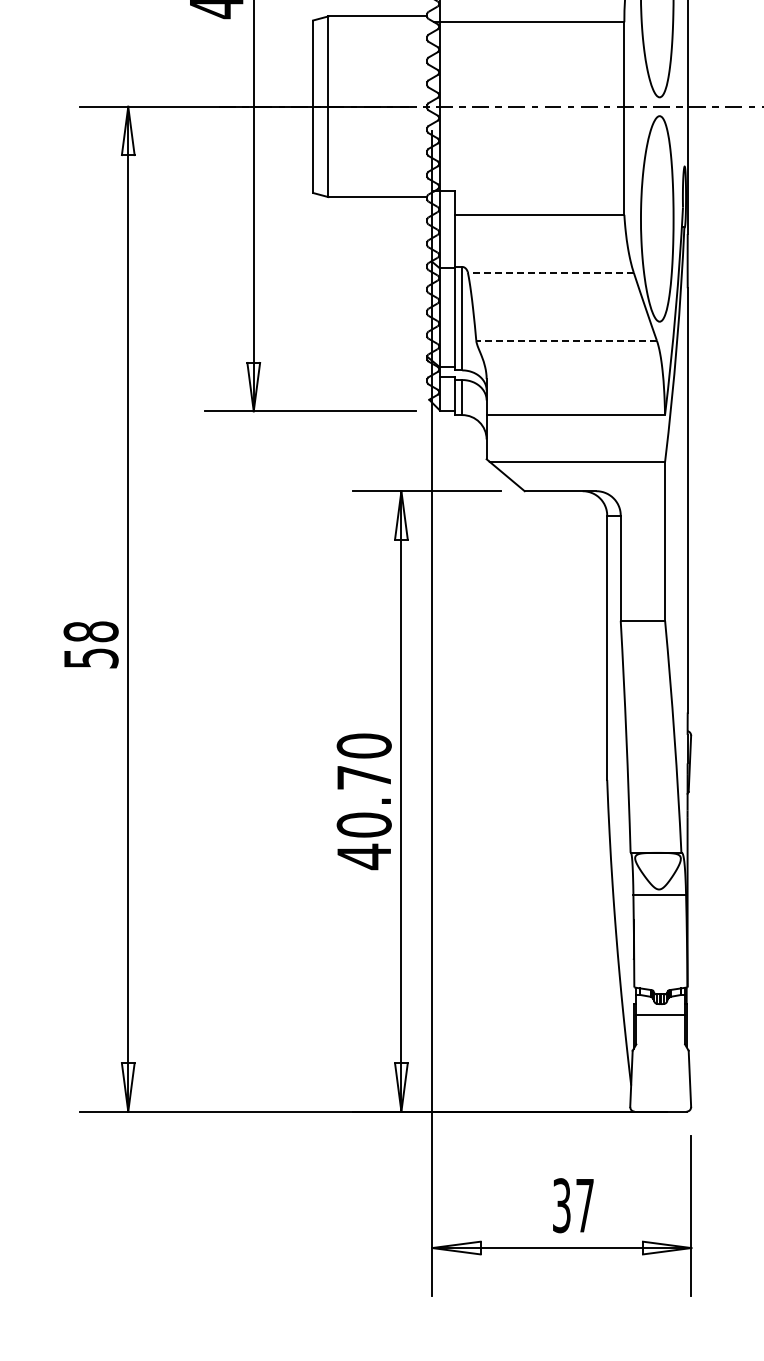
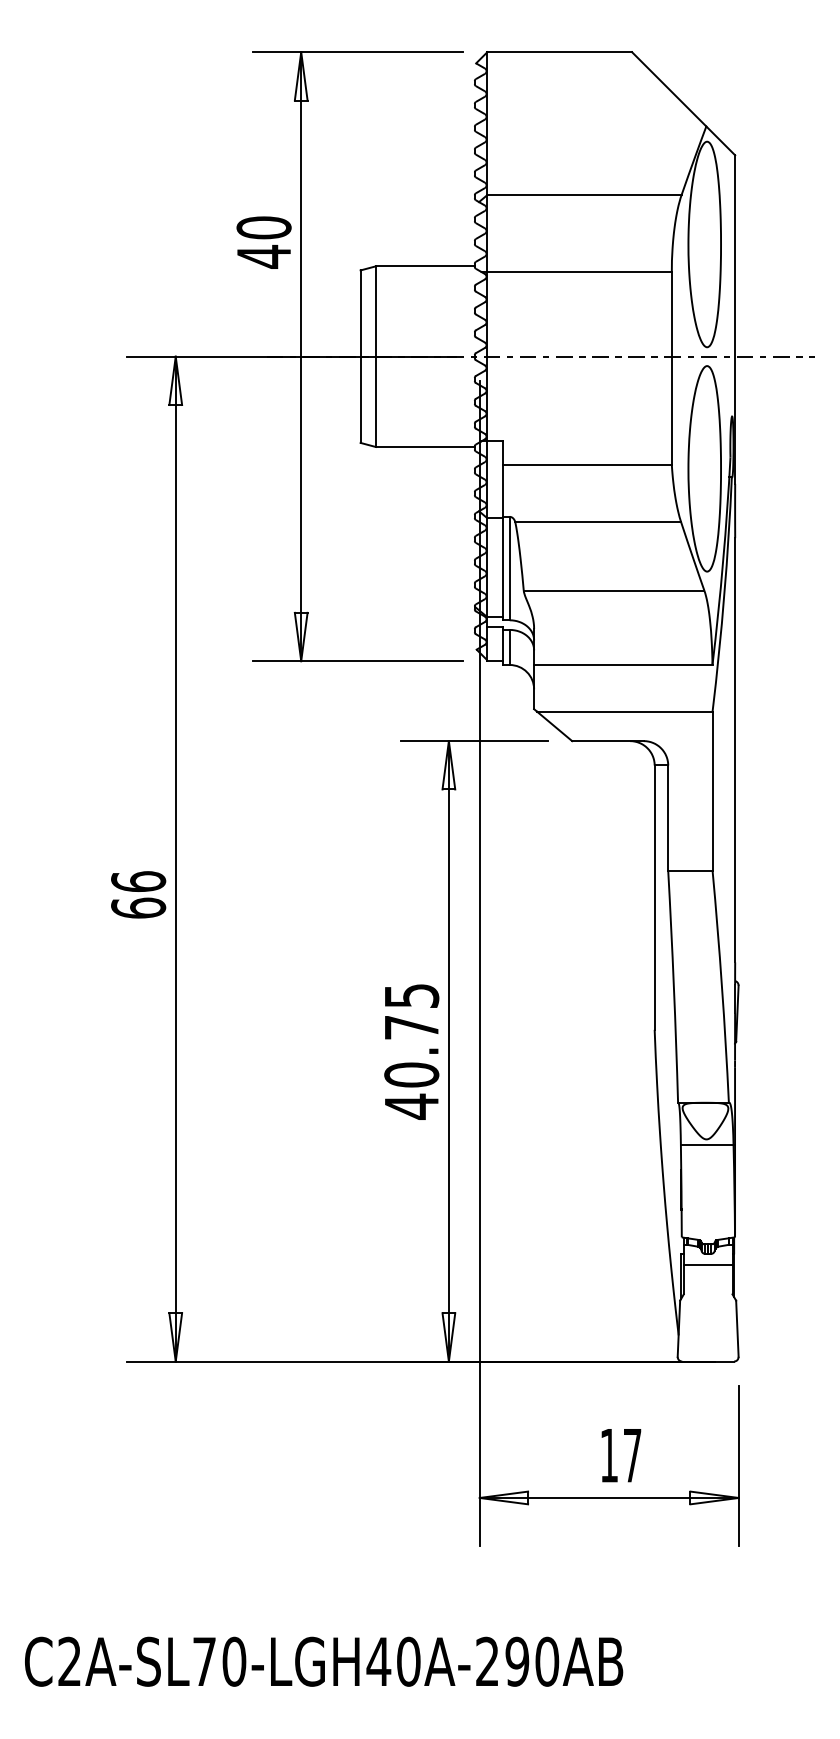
line: (551, 272) -> (598, 522), dashed -> solid
line: (566, 340) -> (613, 590), dashed -> solid
text: (91, 644) -> (138, 894), 58 -> 66
text: (364, 745) -> (411, 995), 40.70 -> 40.75
text: (561, 1205) -> (608, 1455), 37 -> 17

